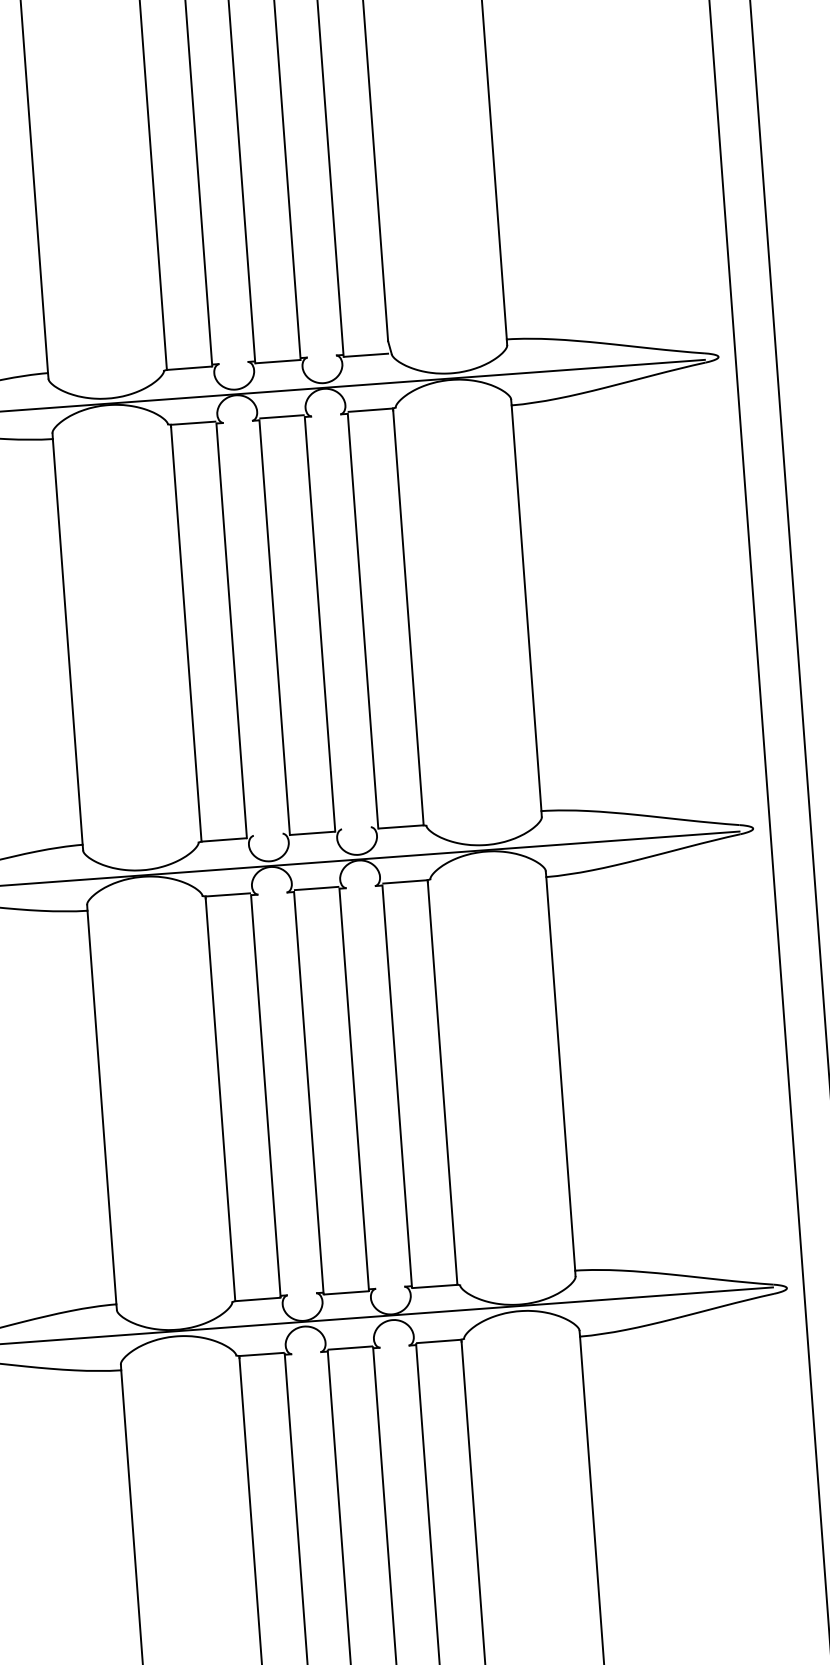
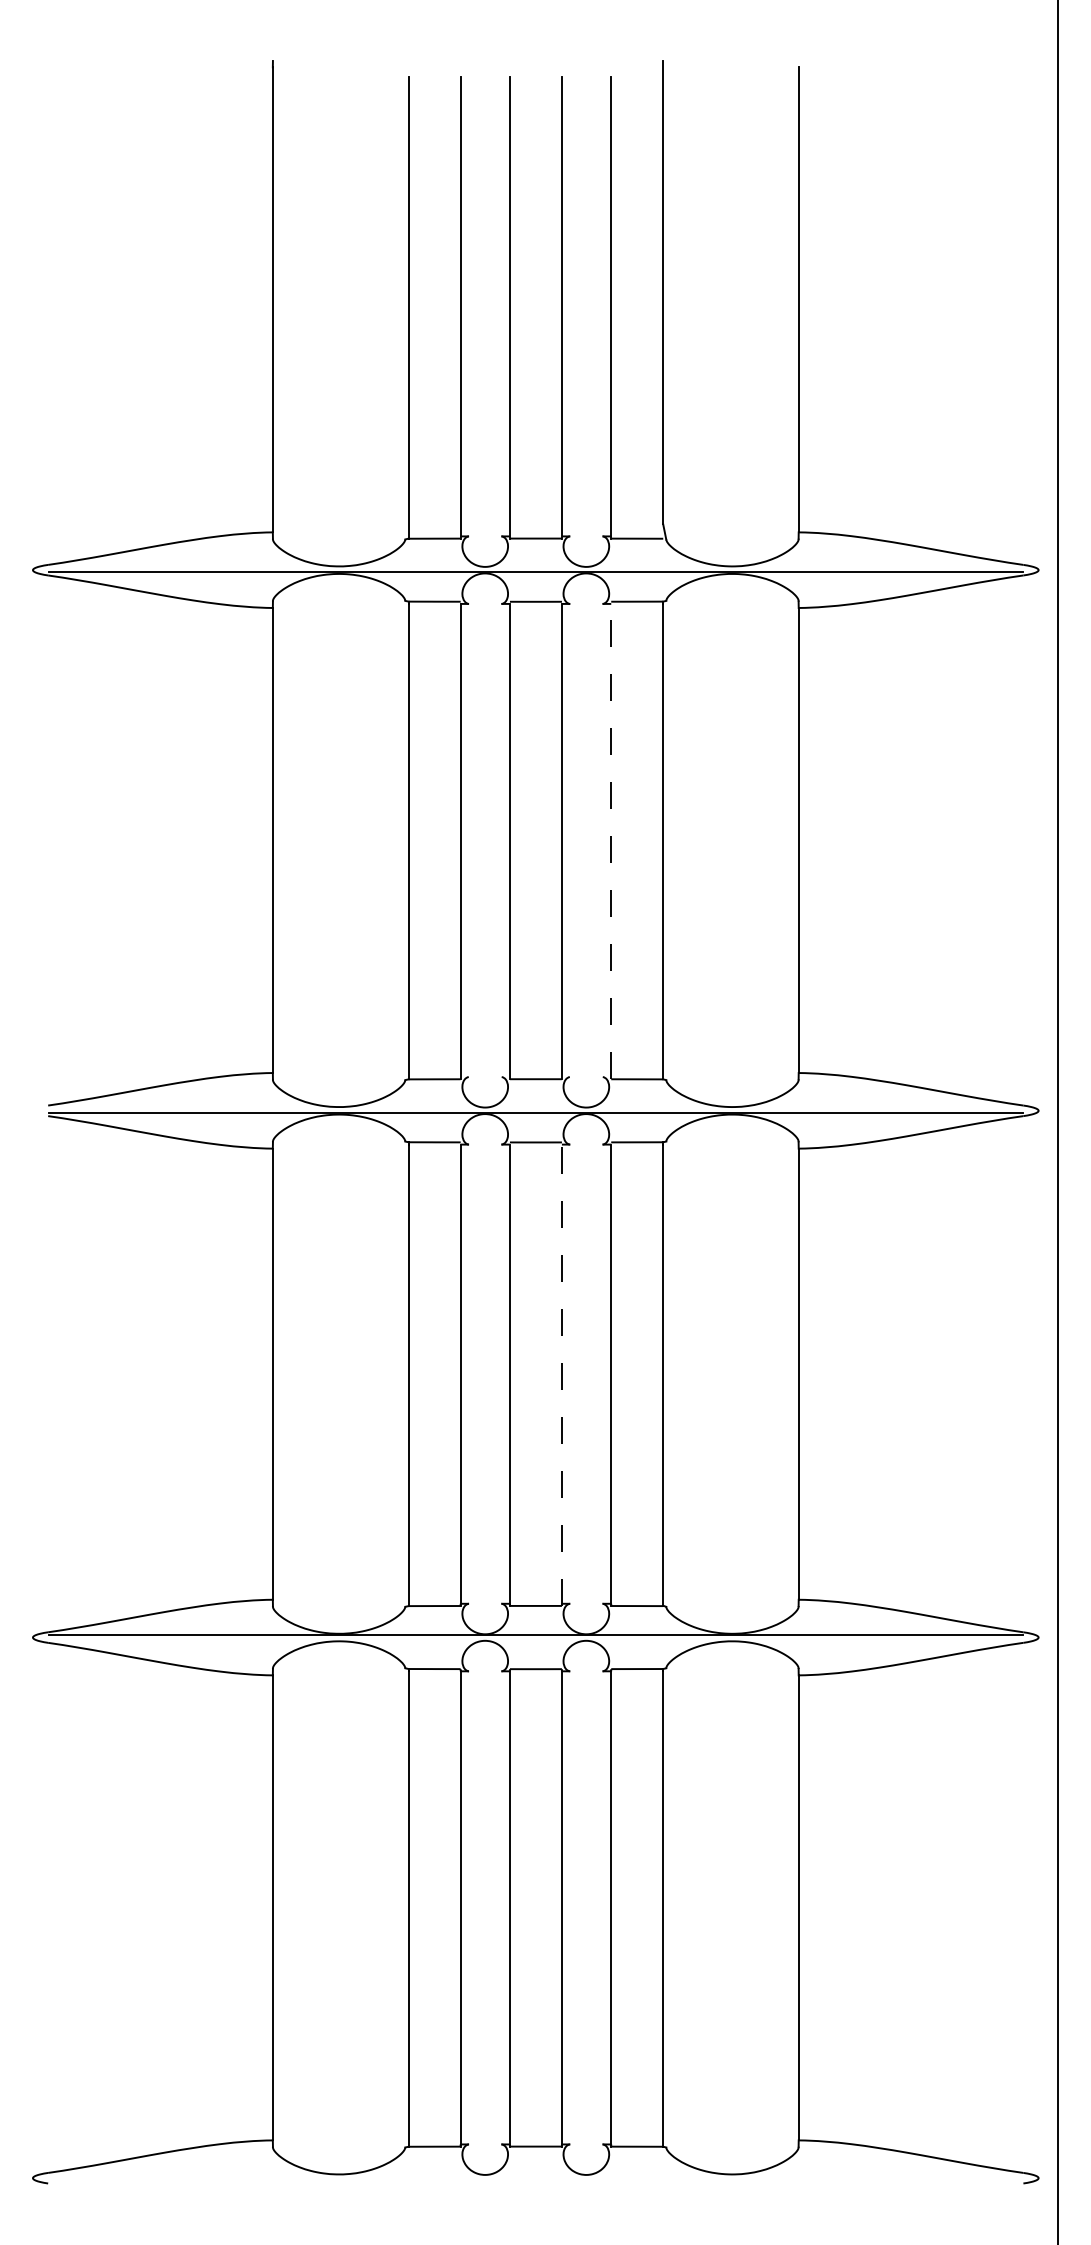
line: (363, 621) -> (611, 841), solid -> dashed
line: (353, 1090) -> (561, 1375), solid -> dashed

